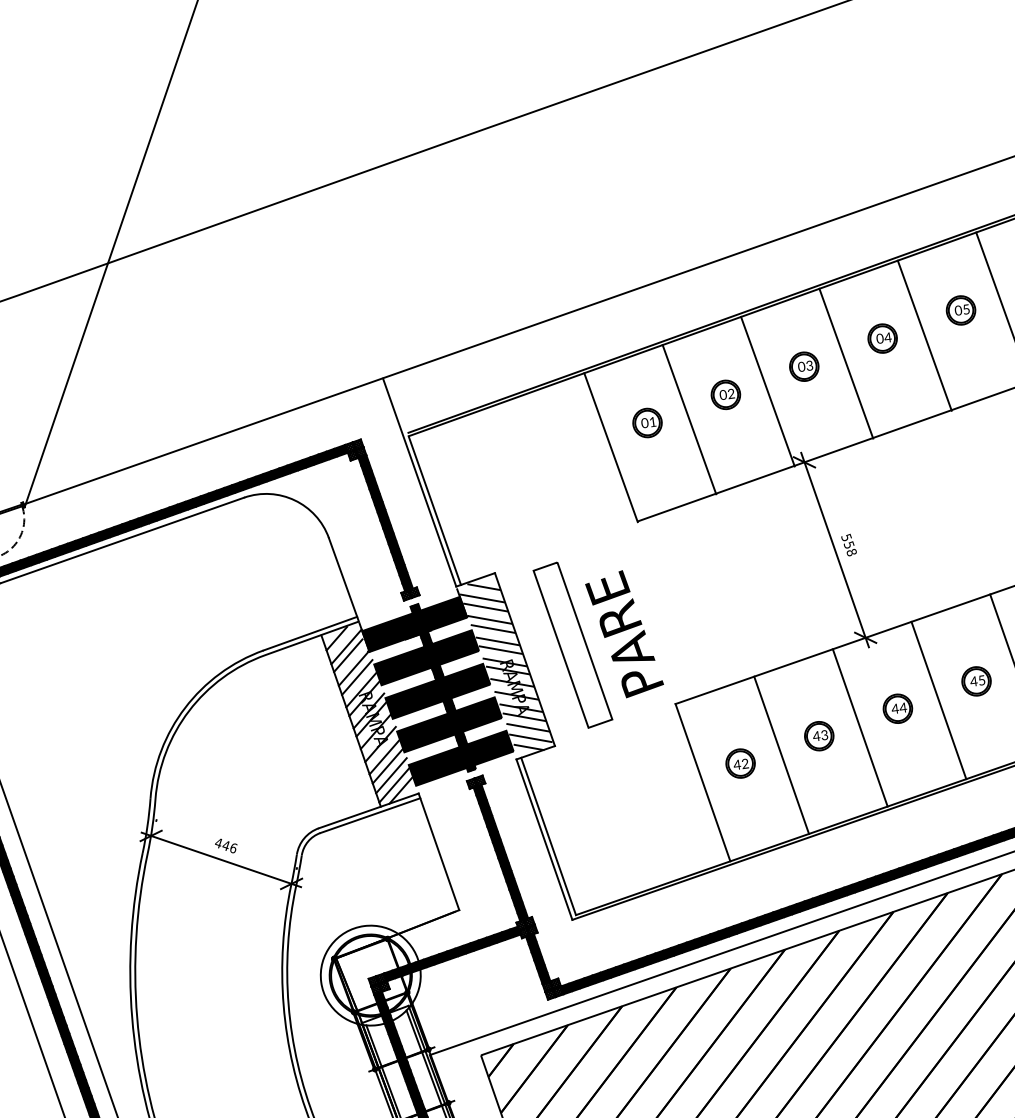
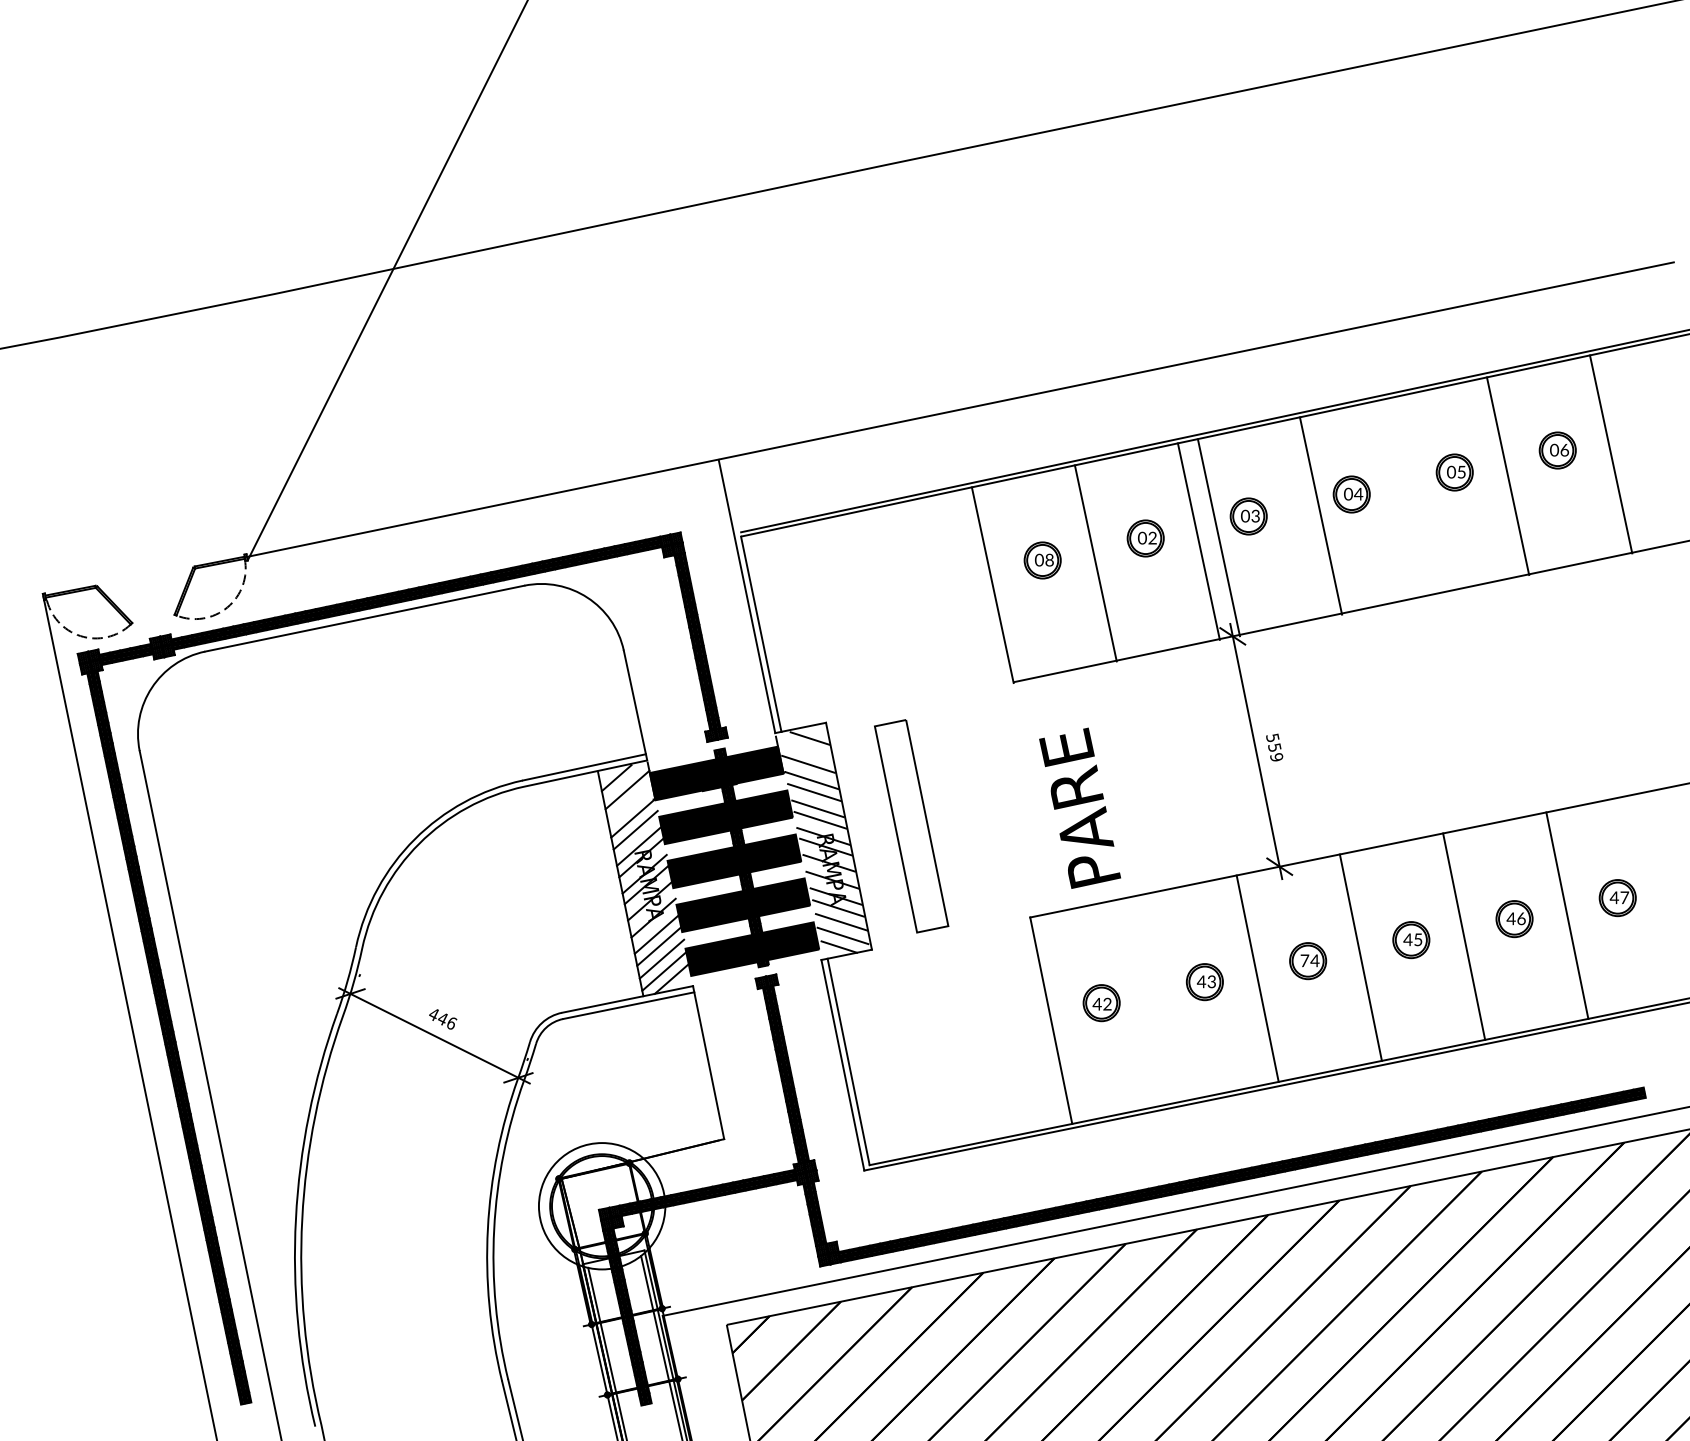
line: (924, 335) -> (1320, 515), moved
line: (845, 363) -> (1218, 537), moved
text: (652, 421) -> (1049, 559), 01 -> 08
text: (851, 552) -> (1276, 757), 558 -> 559
line: (481, 597) -> (805, 751), removed
text: (623, 633) -> (1079, 807), moved
line: (347, 655) -> (627, 801), removed
text: (895, 708) -> (1304, 960), 44 -> 74
line: (781, 755) -> (1154, 999), removed

